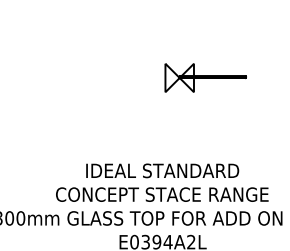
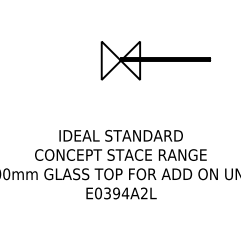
part: (205, 77) -> (155, 60), size x1.67

